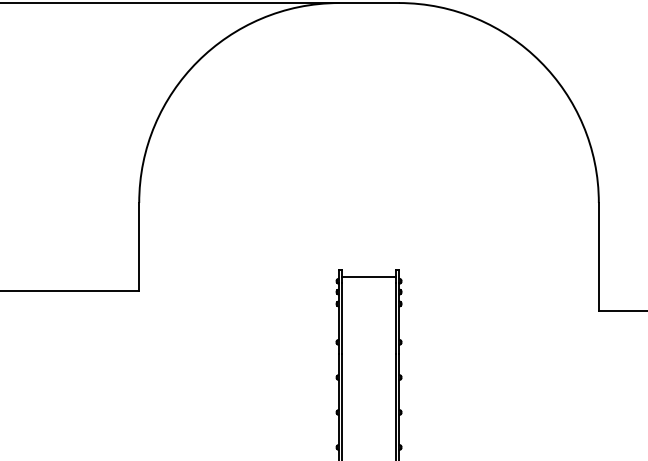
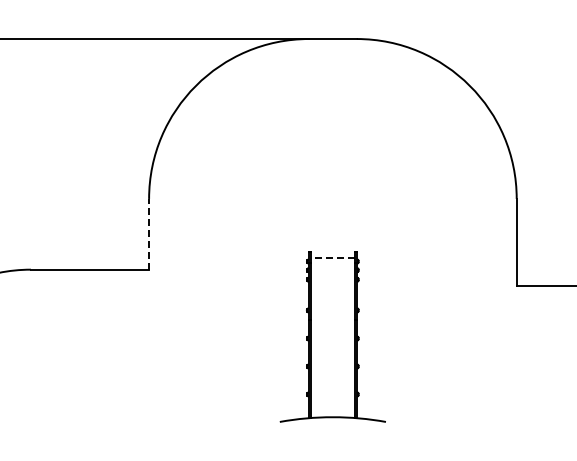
line: (139, 246) -> (149, 233), solid -> dashed
line: (368, 277) -> (332, 258), solid -> dashed

